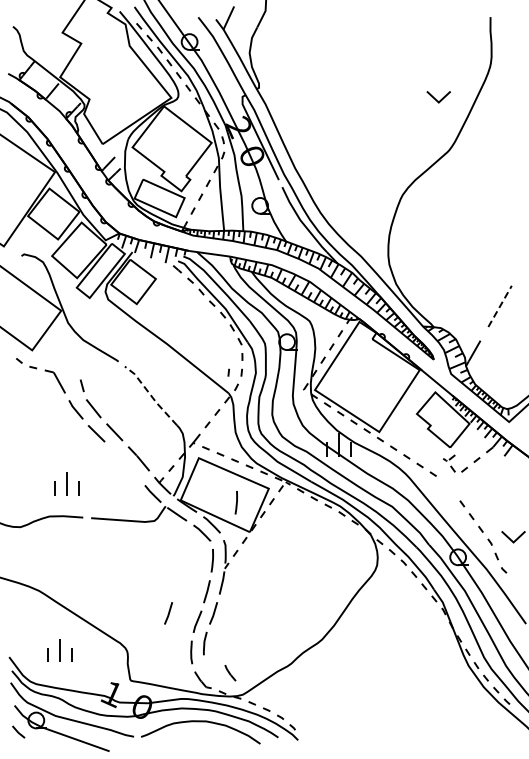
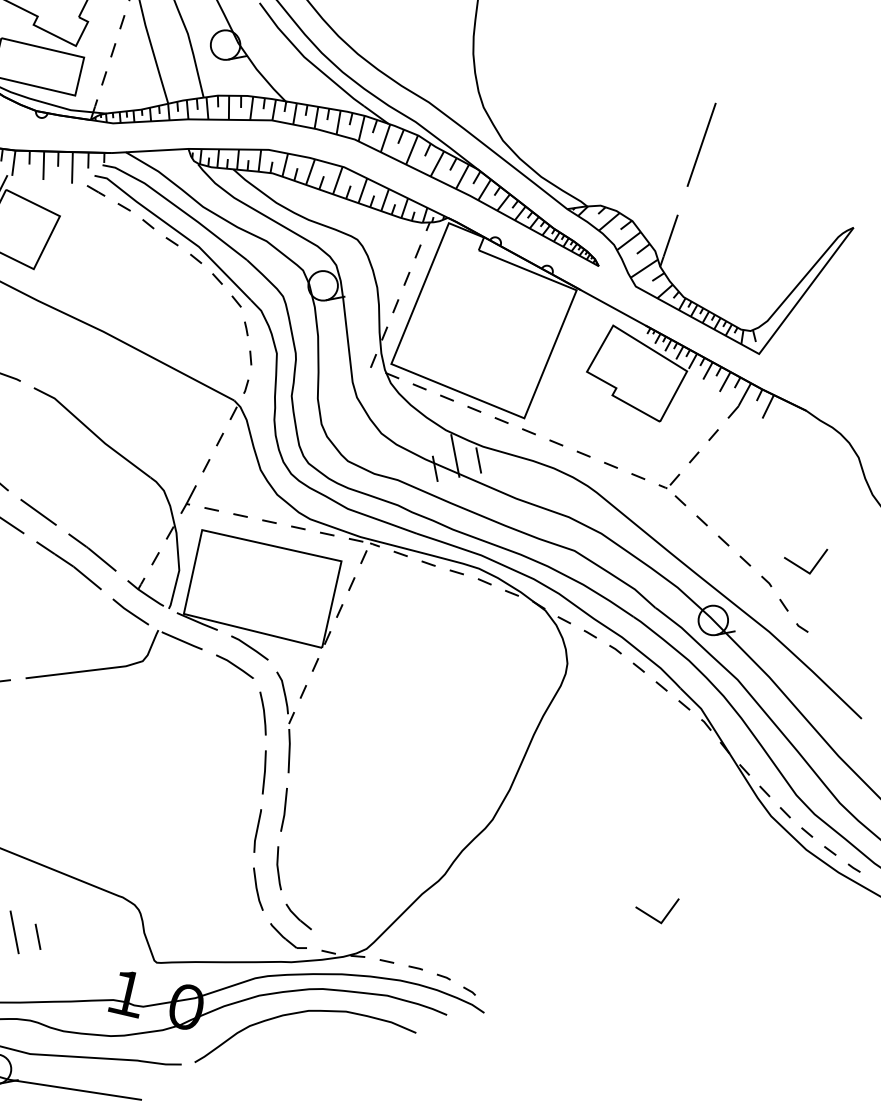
line: (500, 306) -> (702, 144), dashed -> solid
line: (228, 372) -> (226, 362), removed
line: (150, 395) -> (91, 432), dashed -> solid
part: (125, 463) -> (69, 565), added
part: (449, 463) -> (672, 491), moved
line: (236, 502) -> (286, 598), removed
line: (168, 613) -> (201, 826), removed
line: (230, 673) -> (298, 917), moved
part: (400, 705) -> (659, 912), added

